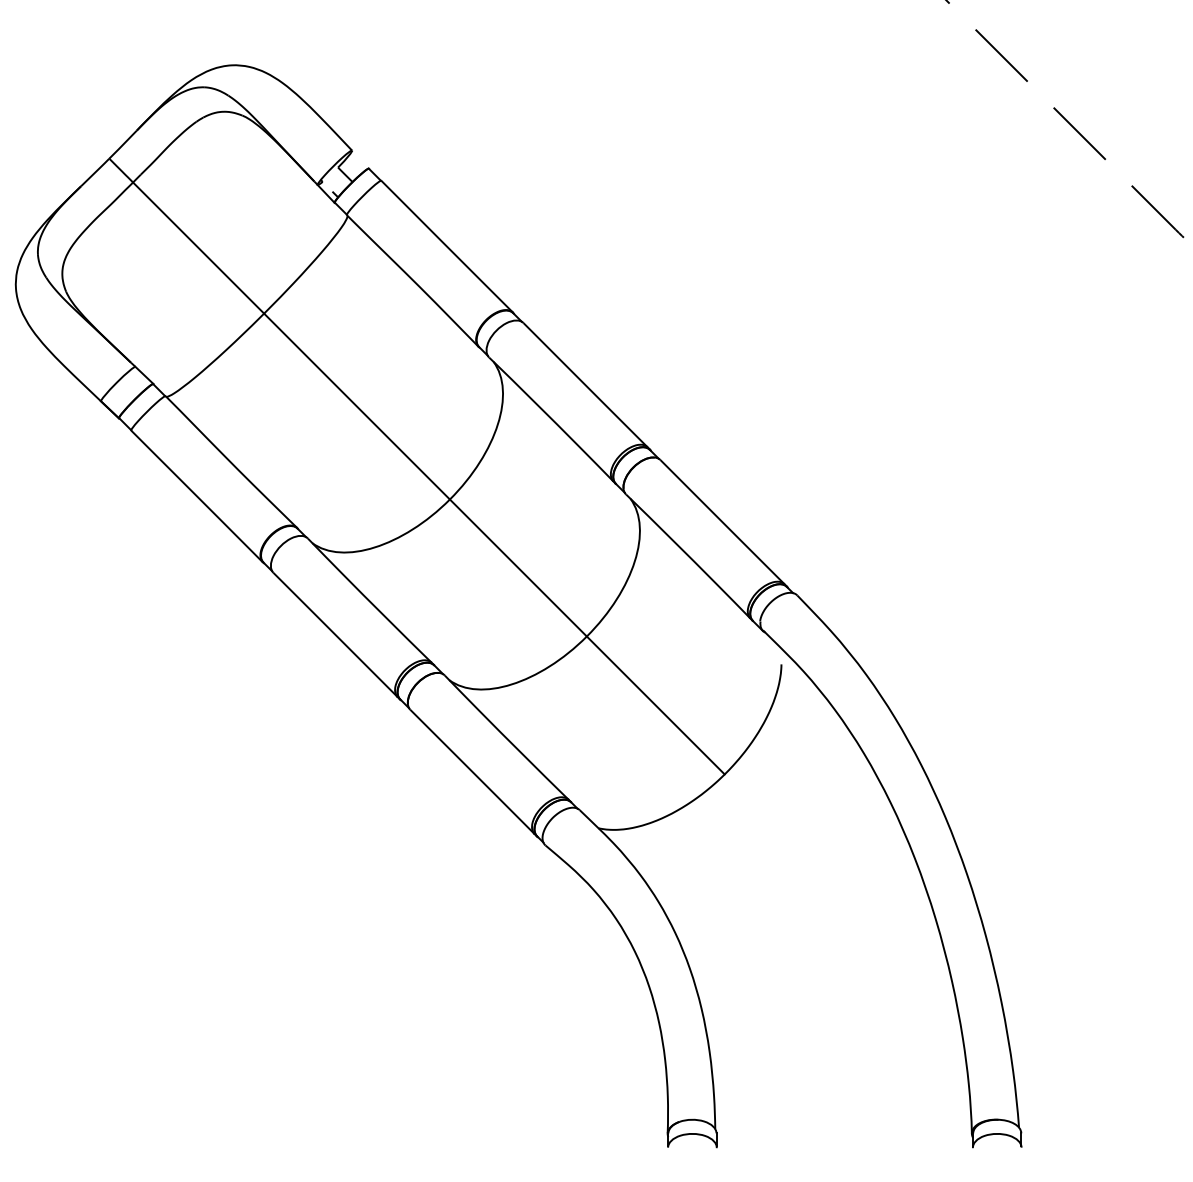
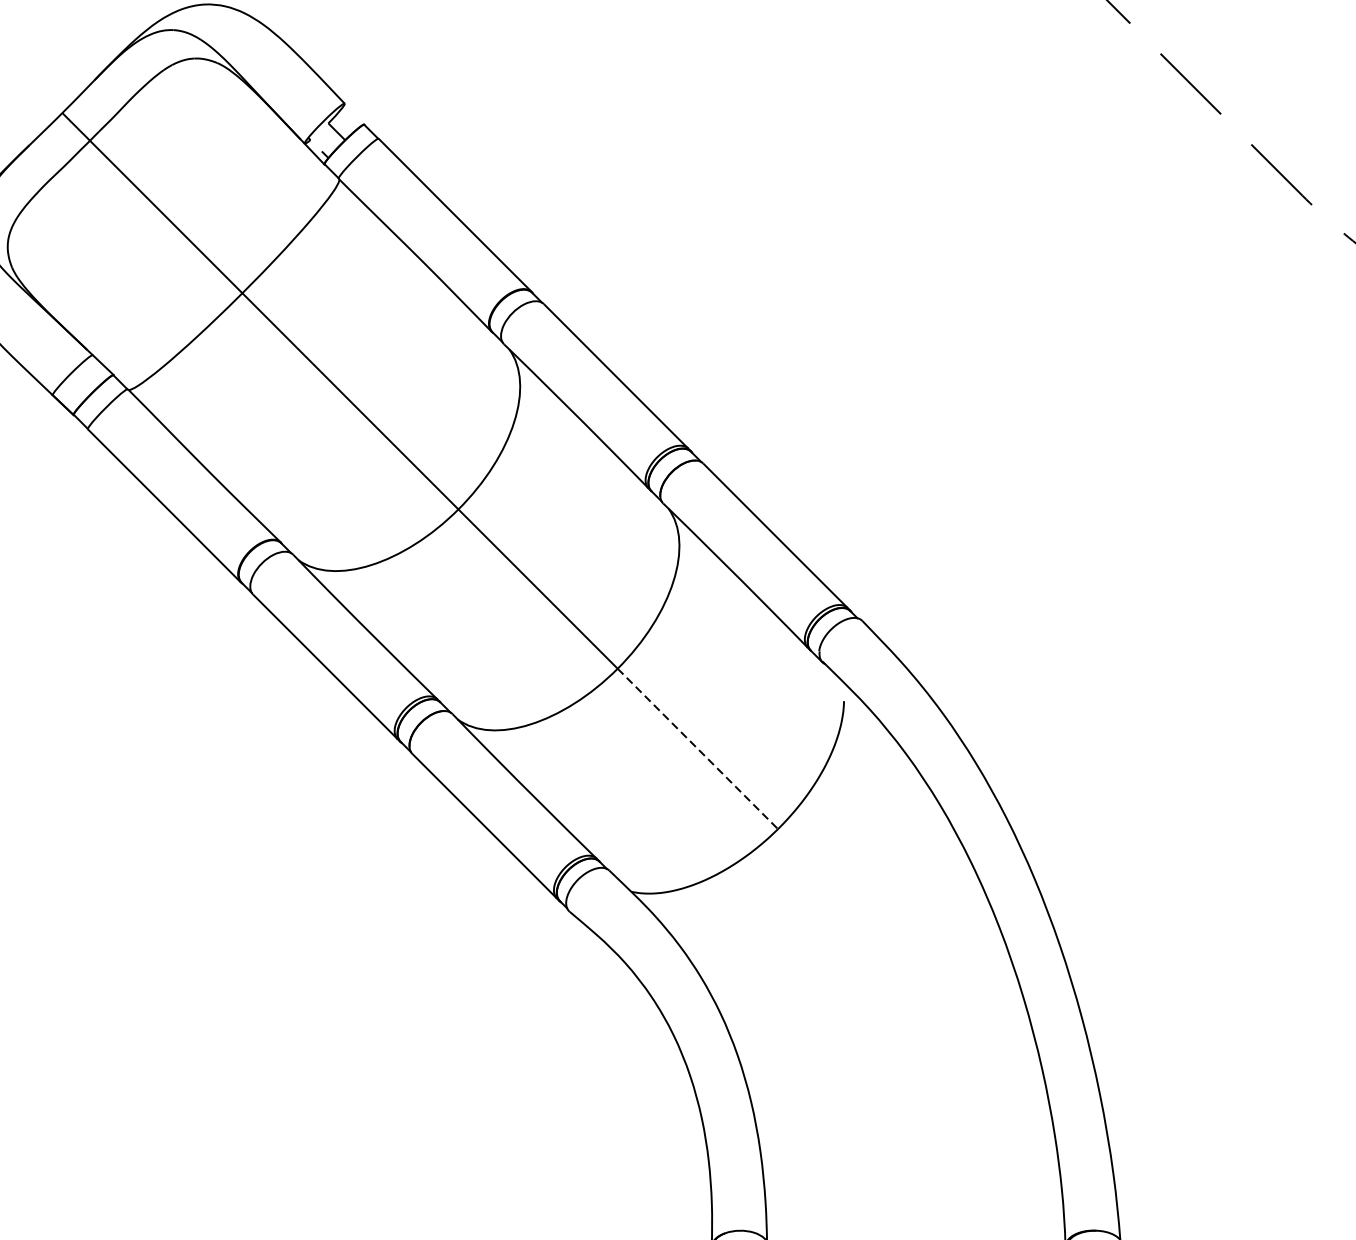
line: (655, 705) -> (697, 748), solid -> dashed

